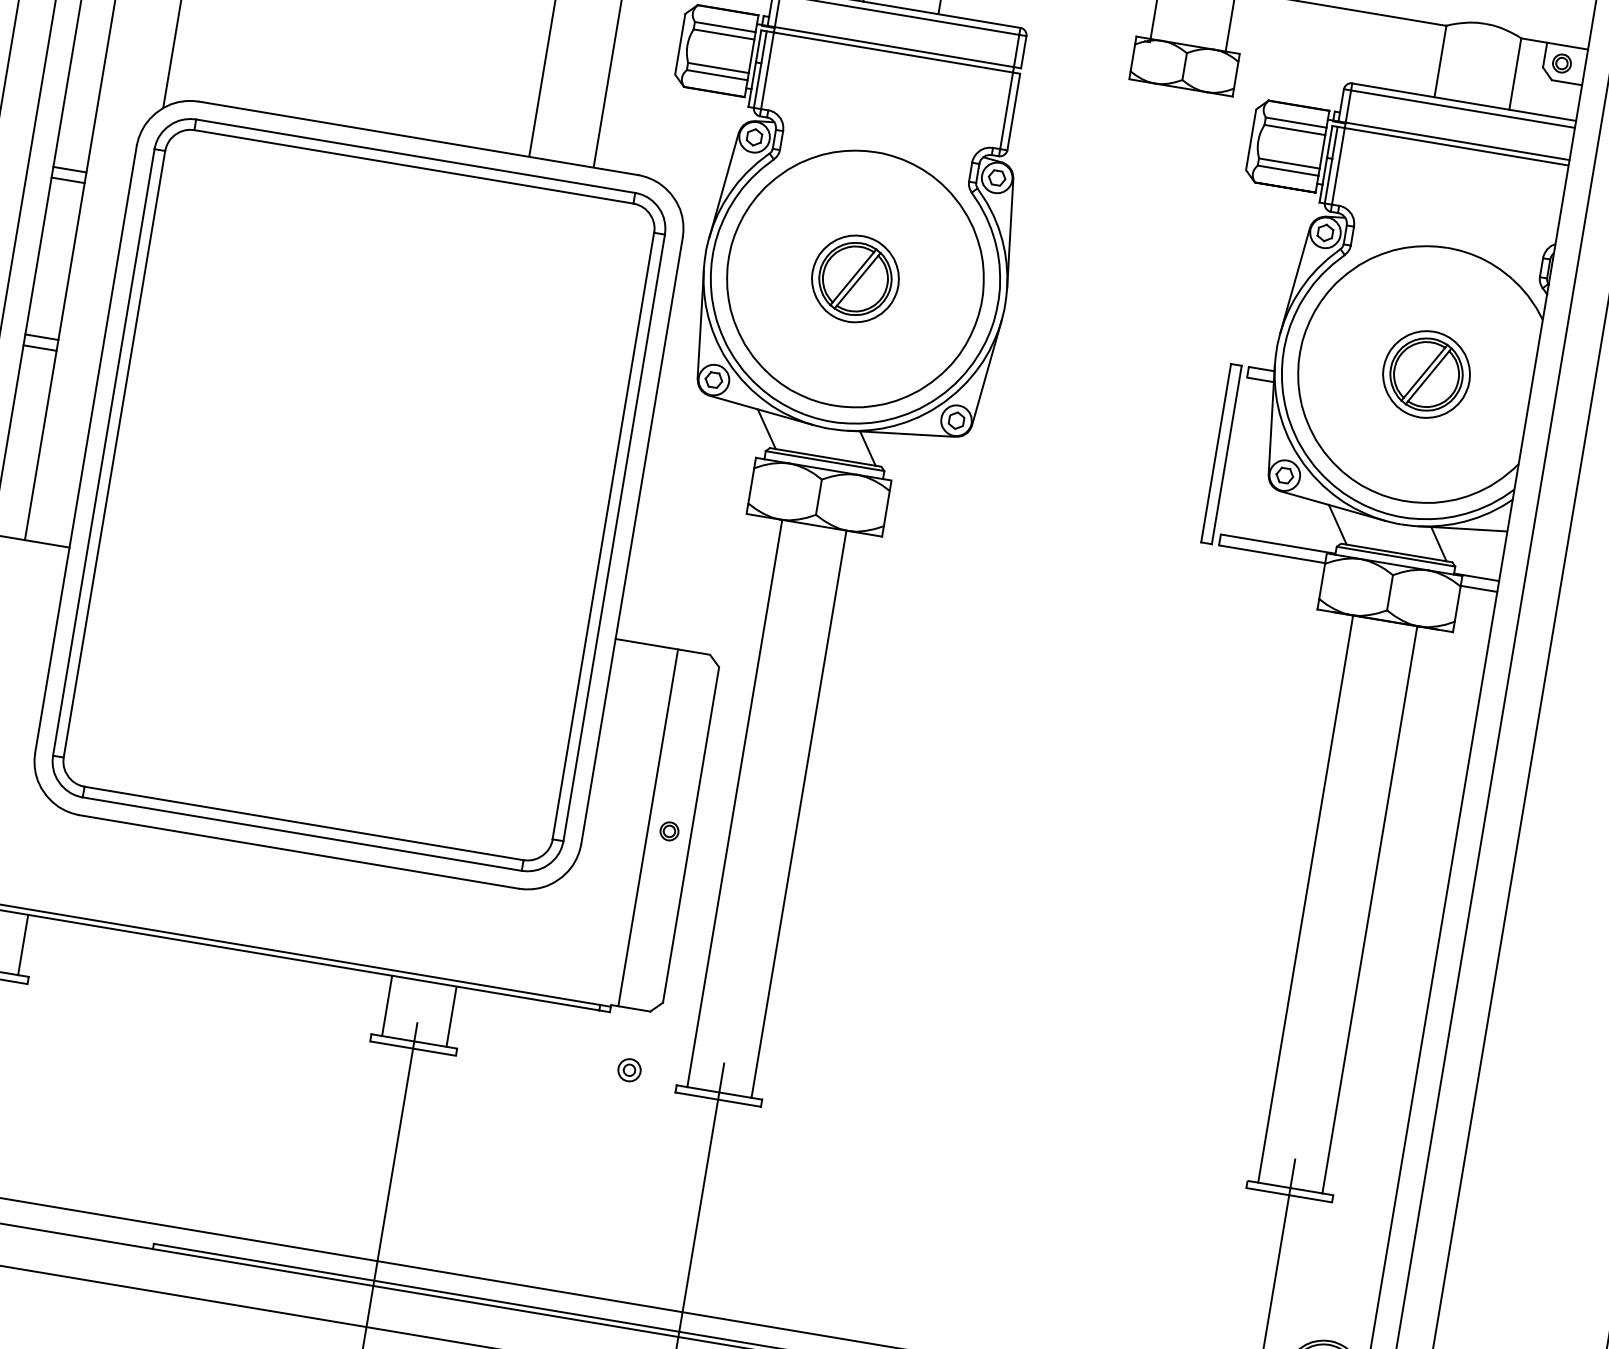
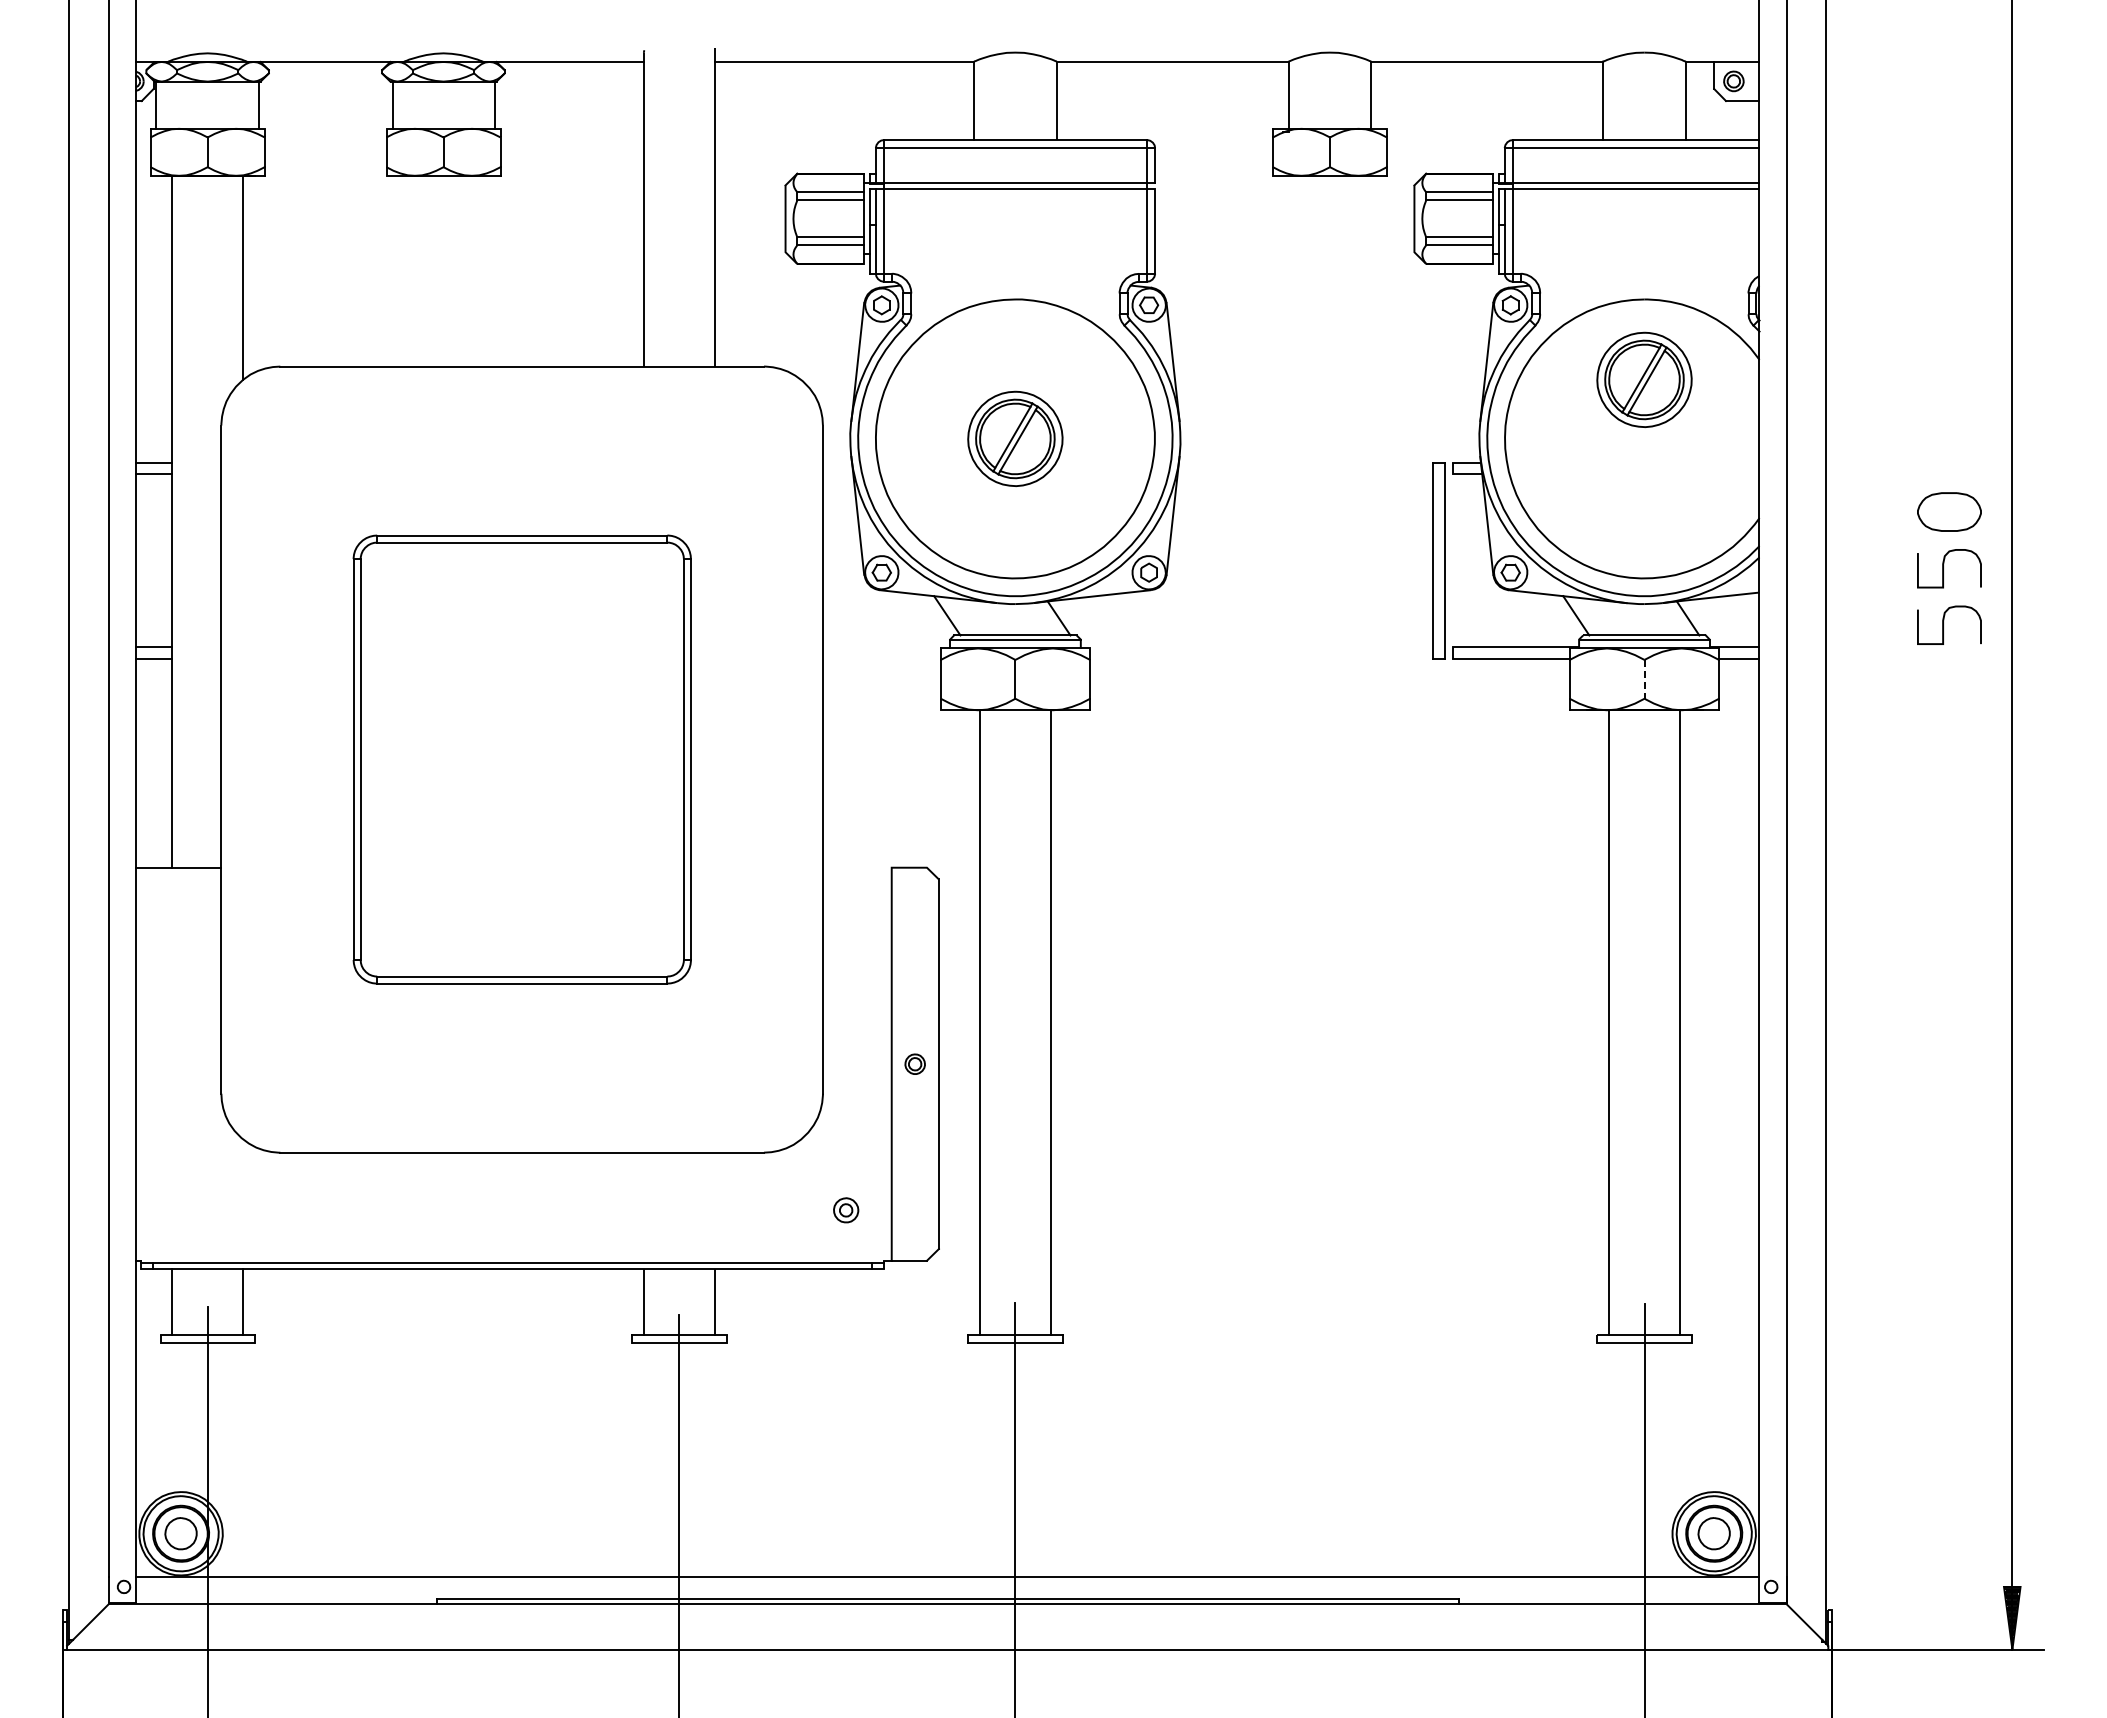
part: (1426, 374) -> (1644, 379), moved
part: (359, 495) -> (522, 759), size x0.6
line: (1390, 592) -> (1644, 679), solid -> dashed
line: (646, 643) -> (856, 867), removed
part: (629, 1070) -> (846, 1210), moved

